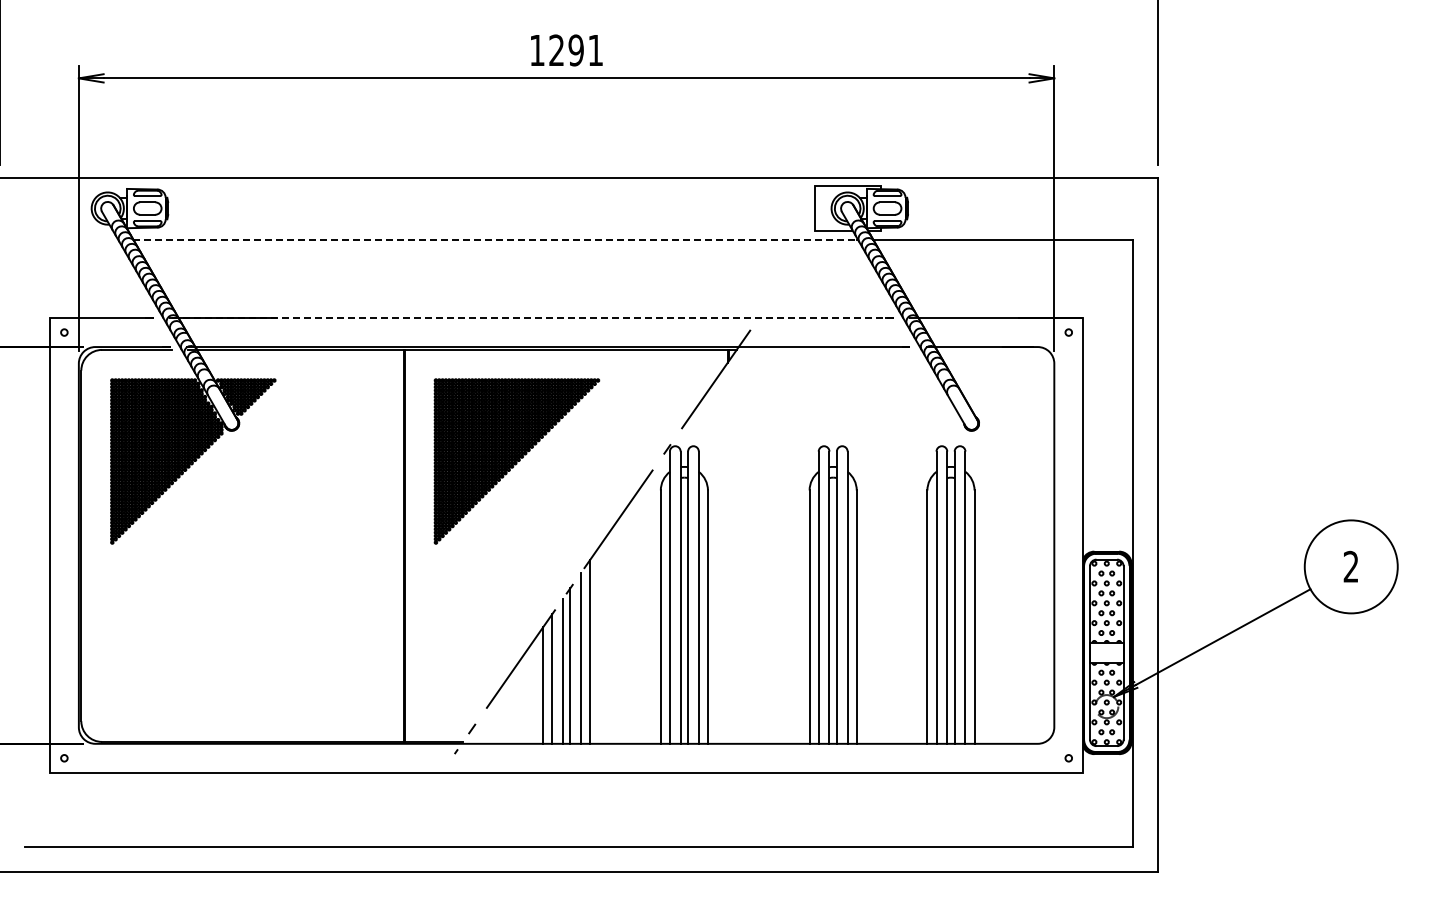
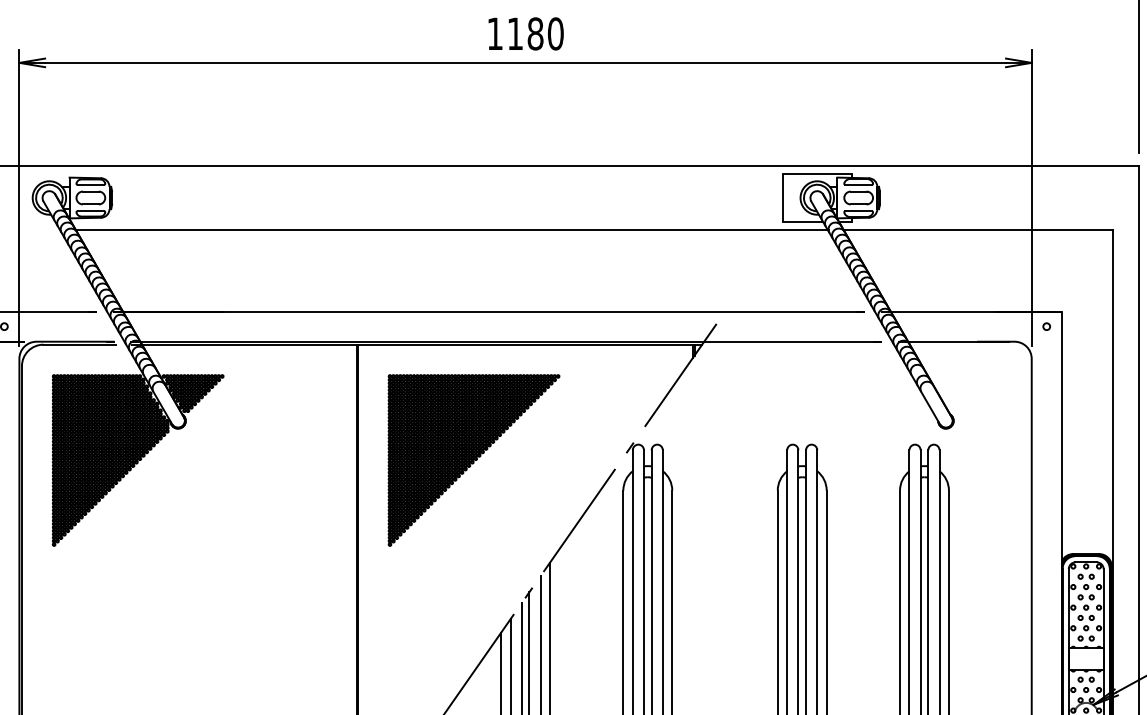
text: (576, 50) -> (535, 33), 1291 -> 1180
line: (495, 239) -> (451, 230), dashed -> solid
line: (530, 318) -> (488, 312), dashed -> solid

